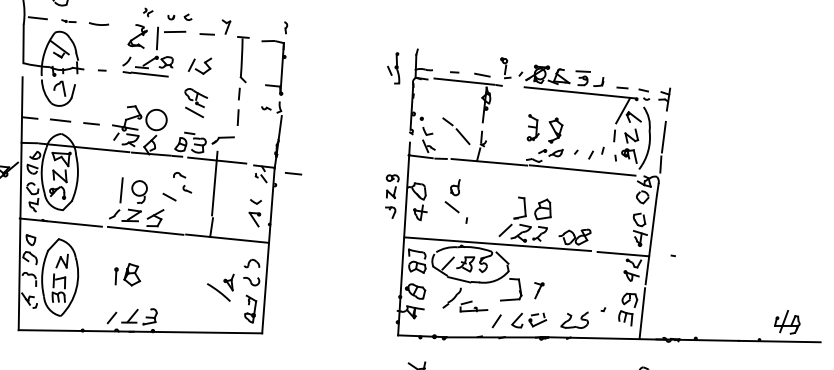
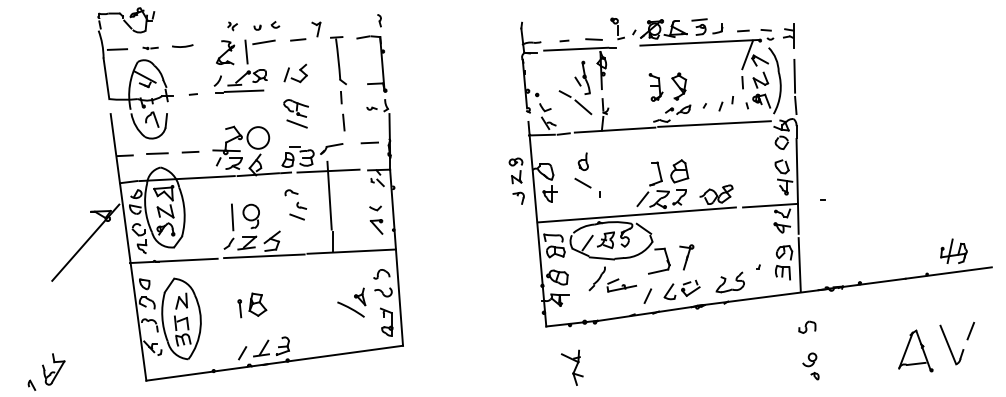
part: (394, 67) -> (582, 77), moved
line: (293, 173) -> (369, 142), moved
line: (169, 196) -> (296, 216), moved
part: (538, 290) -> (686, 257), size x1.43

